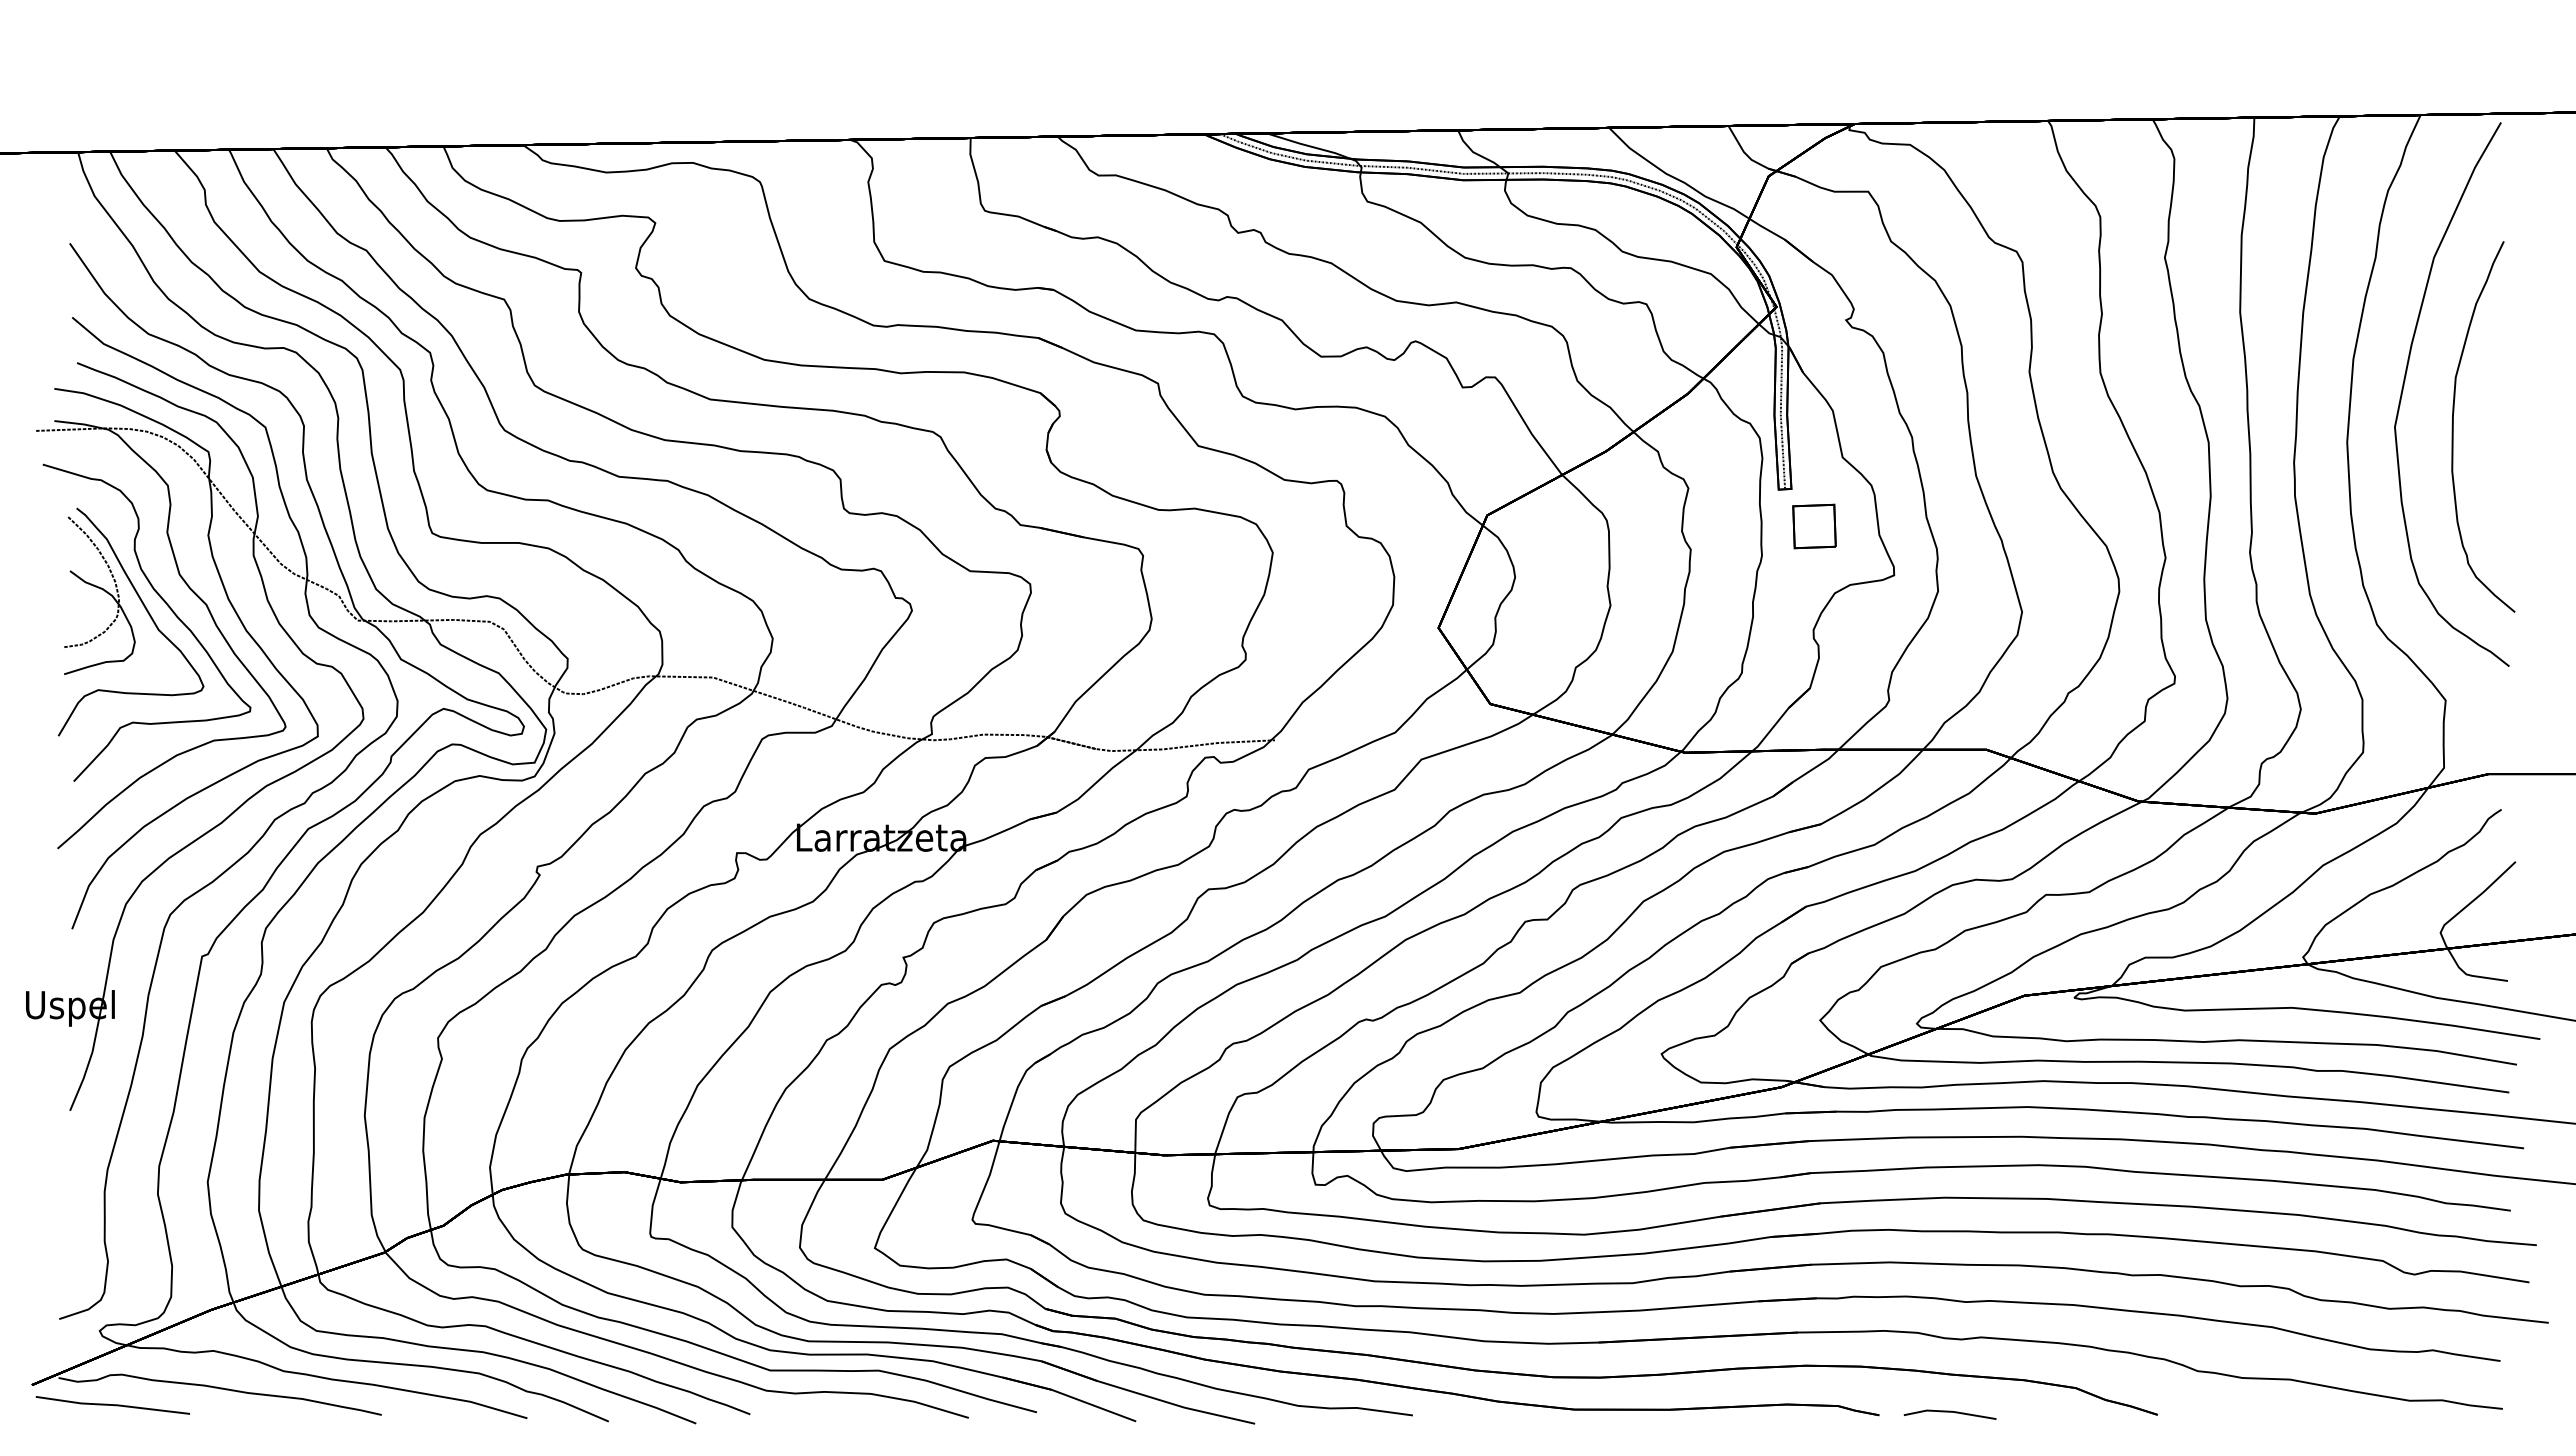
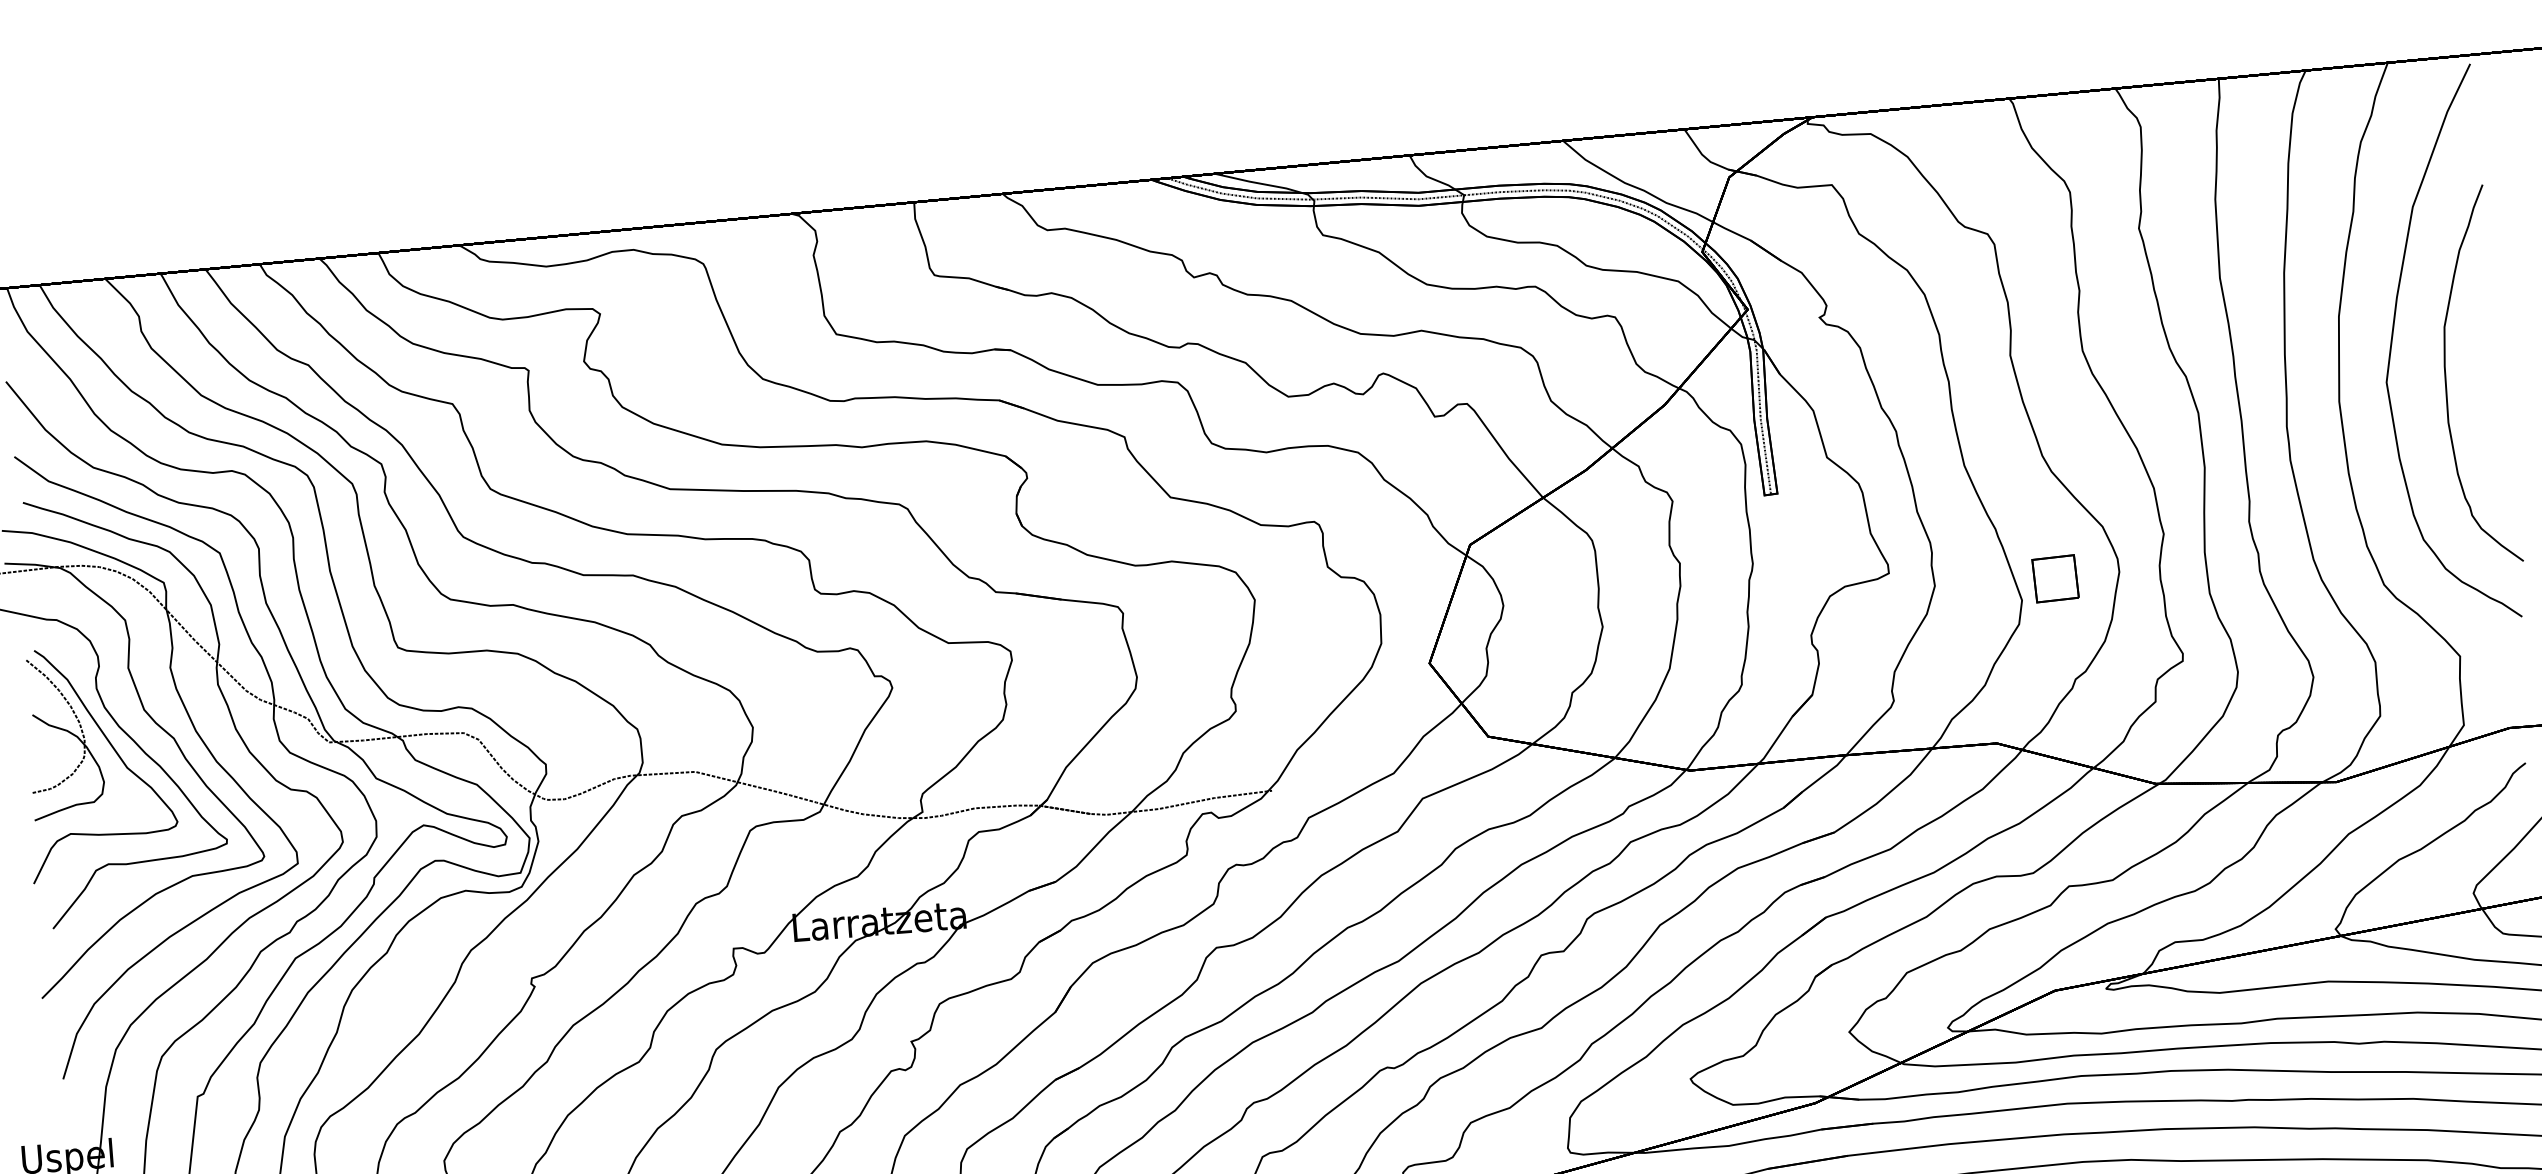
part: (1814, 526) -> (2055, 578), moved

